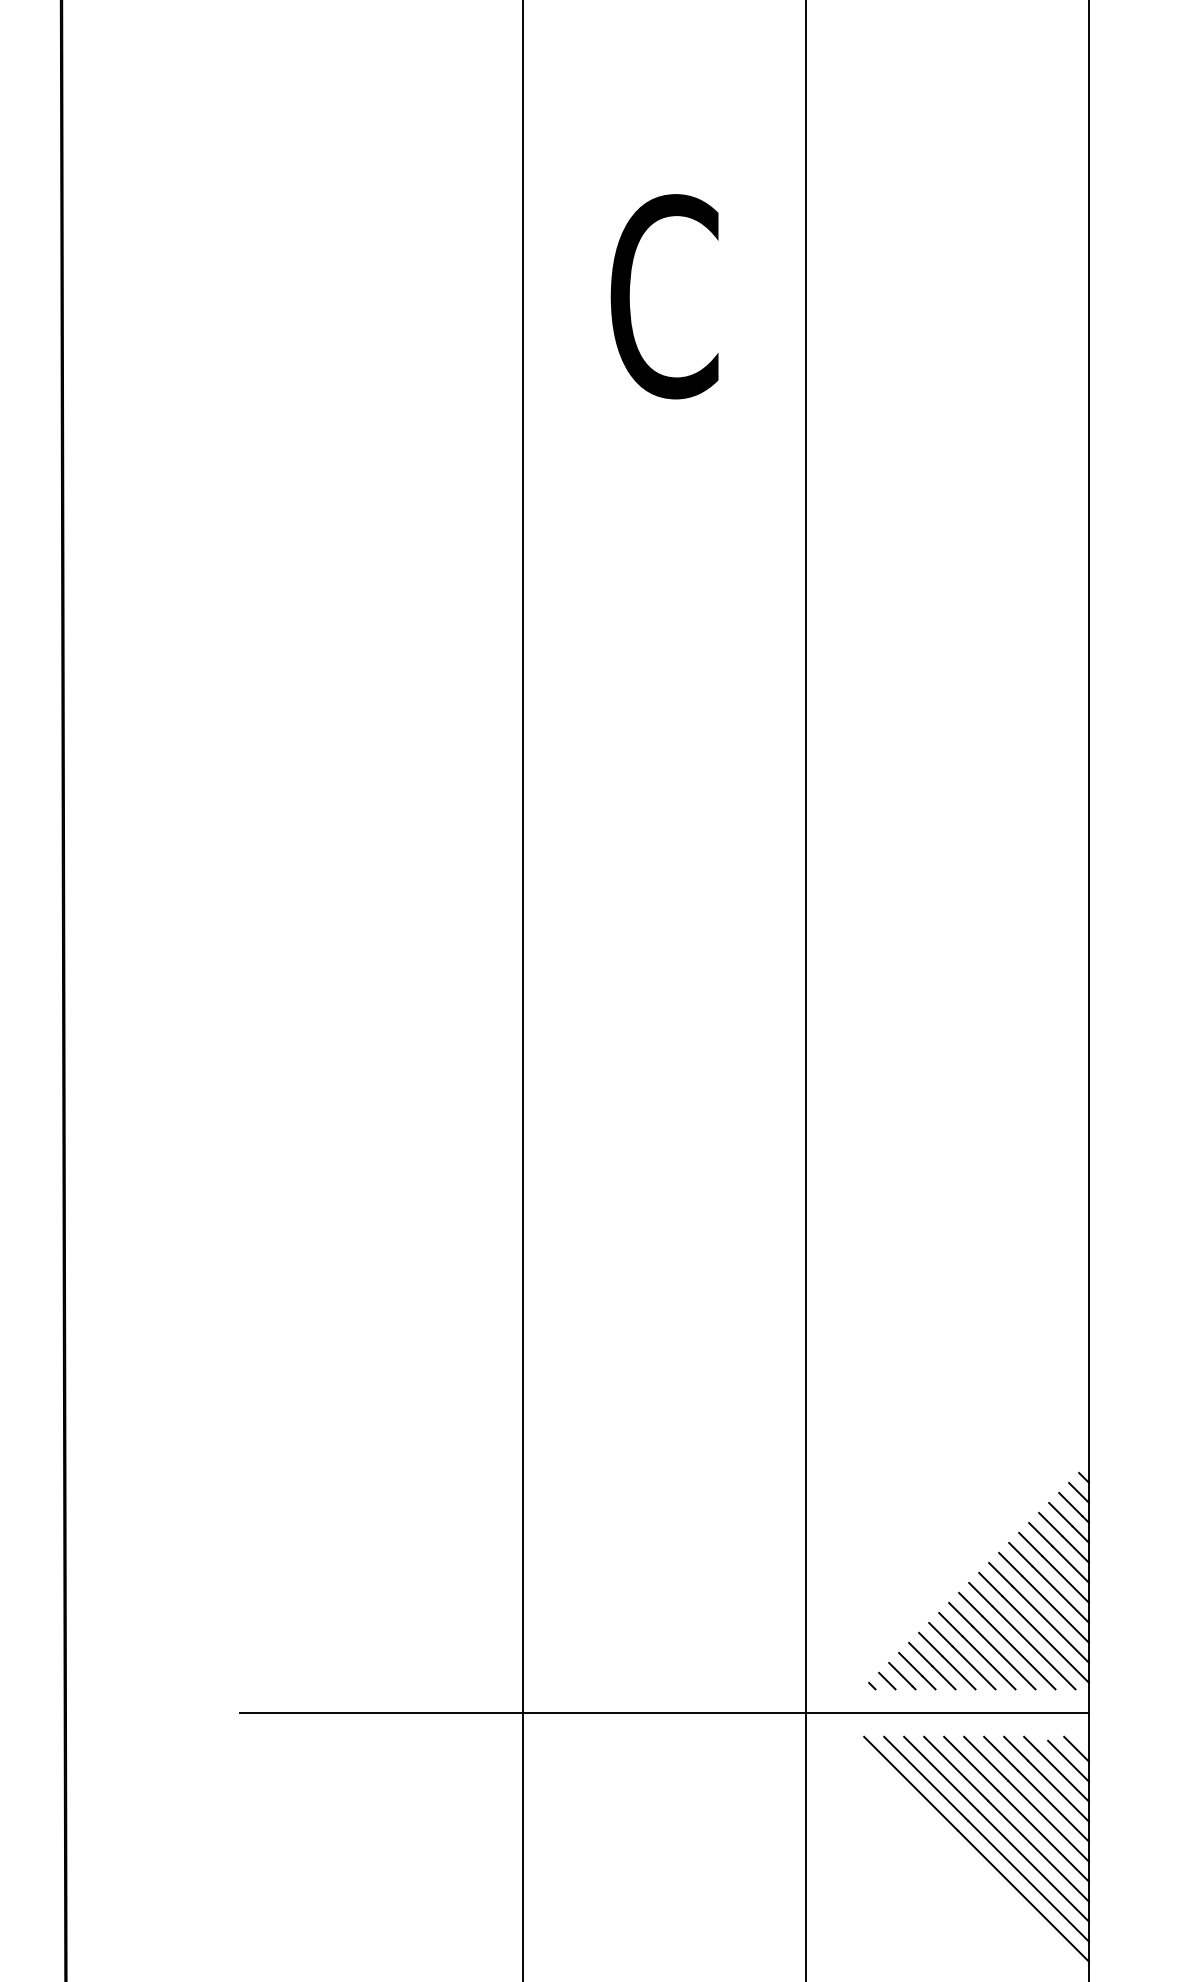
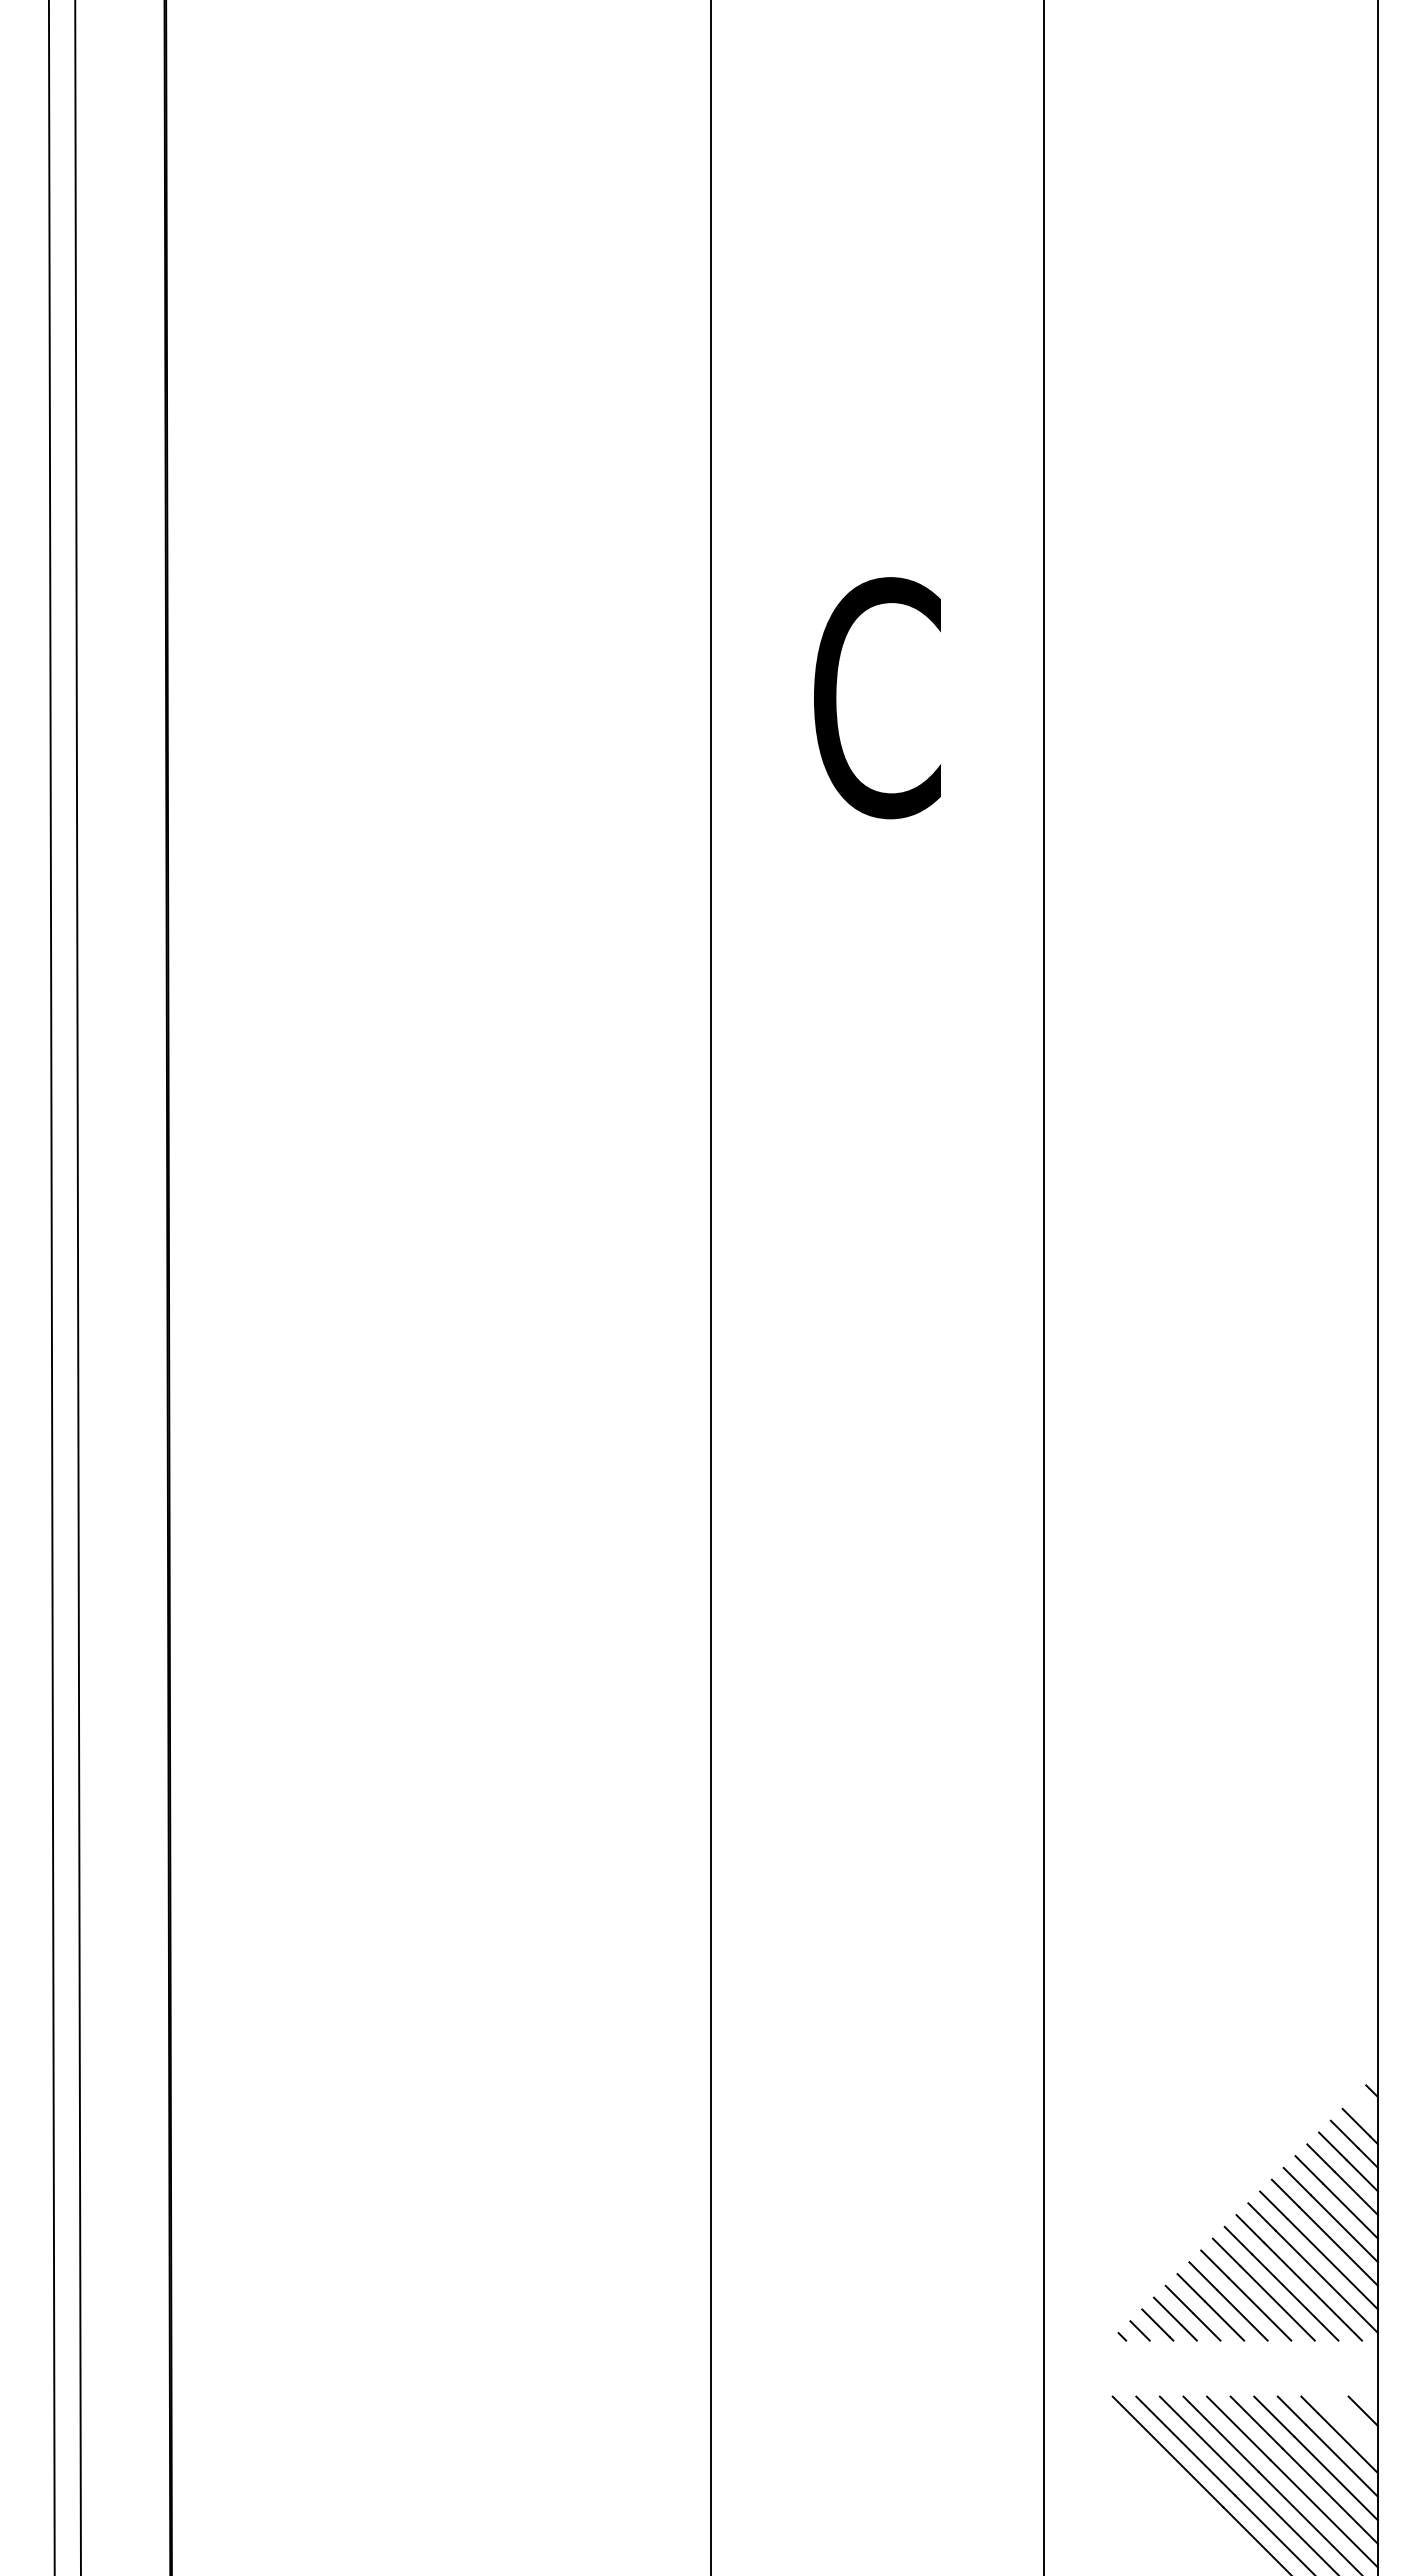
line: (1078, 1492) -> (1365, 2108), removed
line: (664, 1712) -> (877, 2368), removed
line: (1068, 1761) -> (1353, 2425), removed

